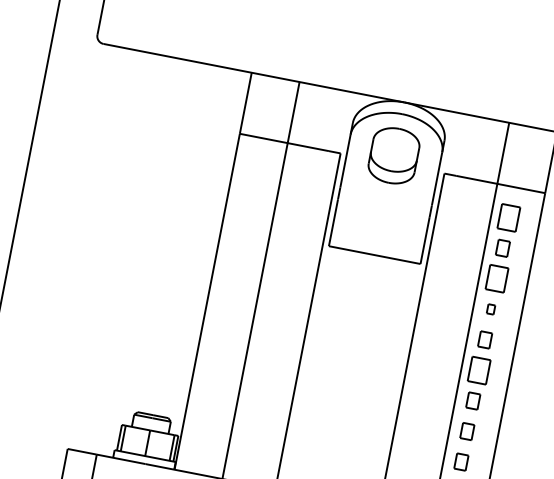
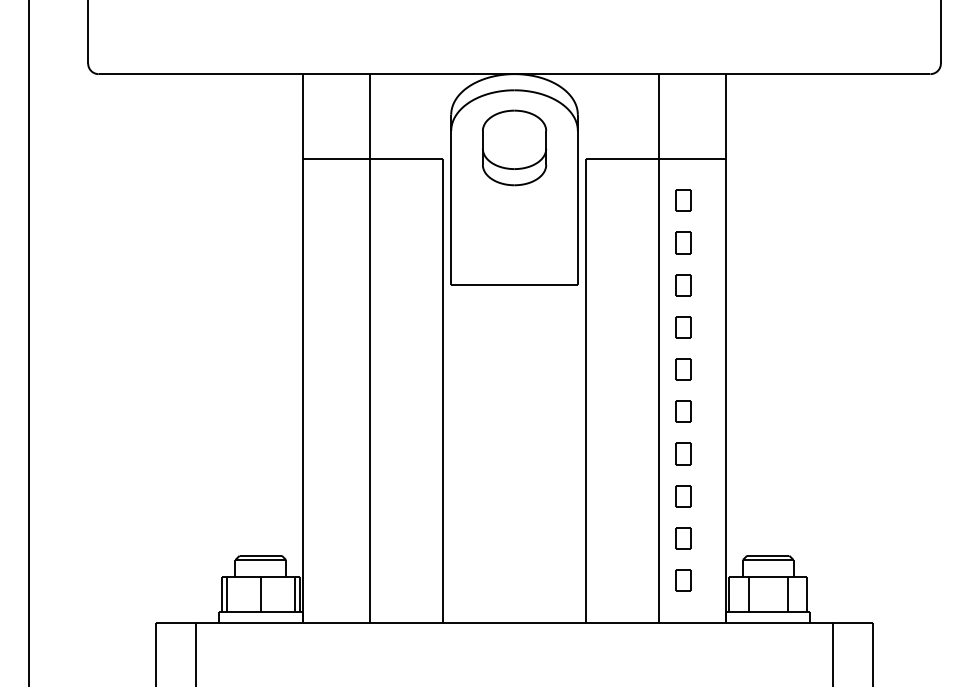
part: (508, 217) -> (683, 200), size x0.62
part: (496, 279) -> (683, 285), size x0.62
part: (491, 309) -> (683, 327), size x1.67
part: (479, 370) -> (683, 411), size x0.62

